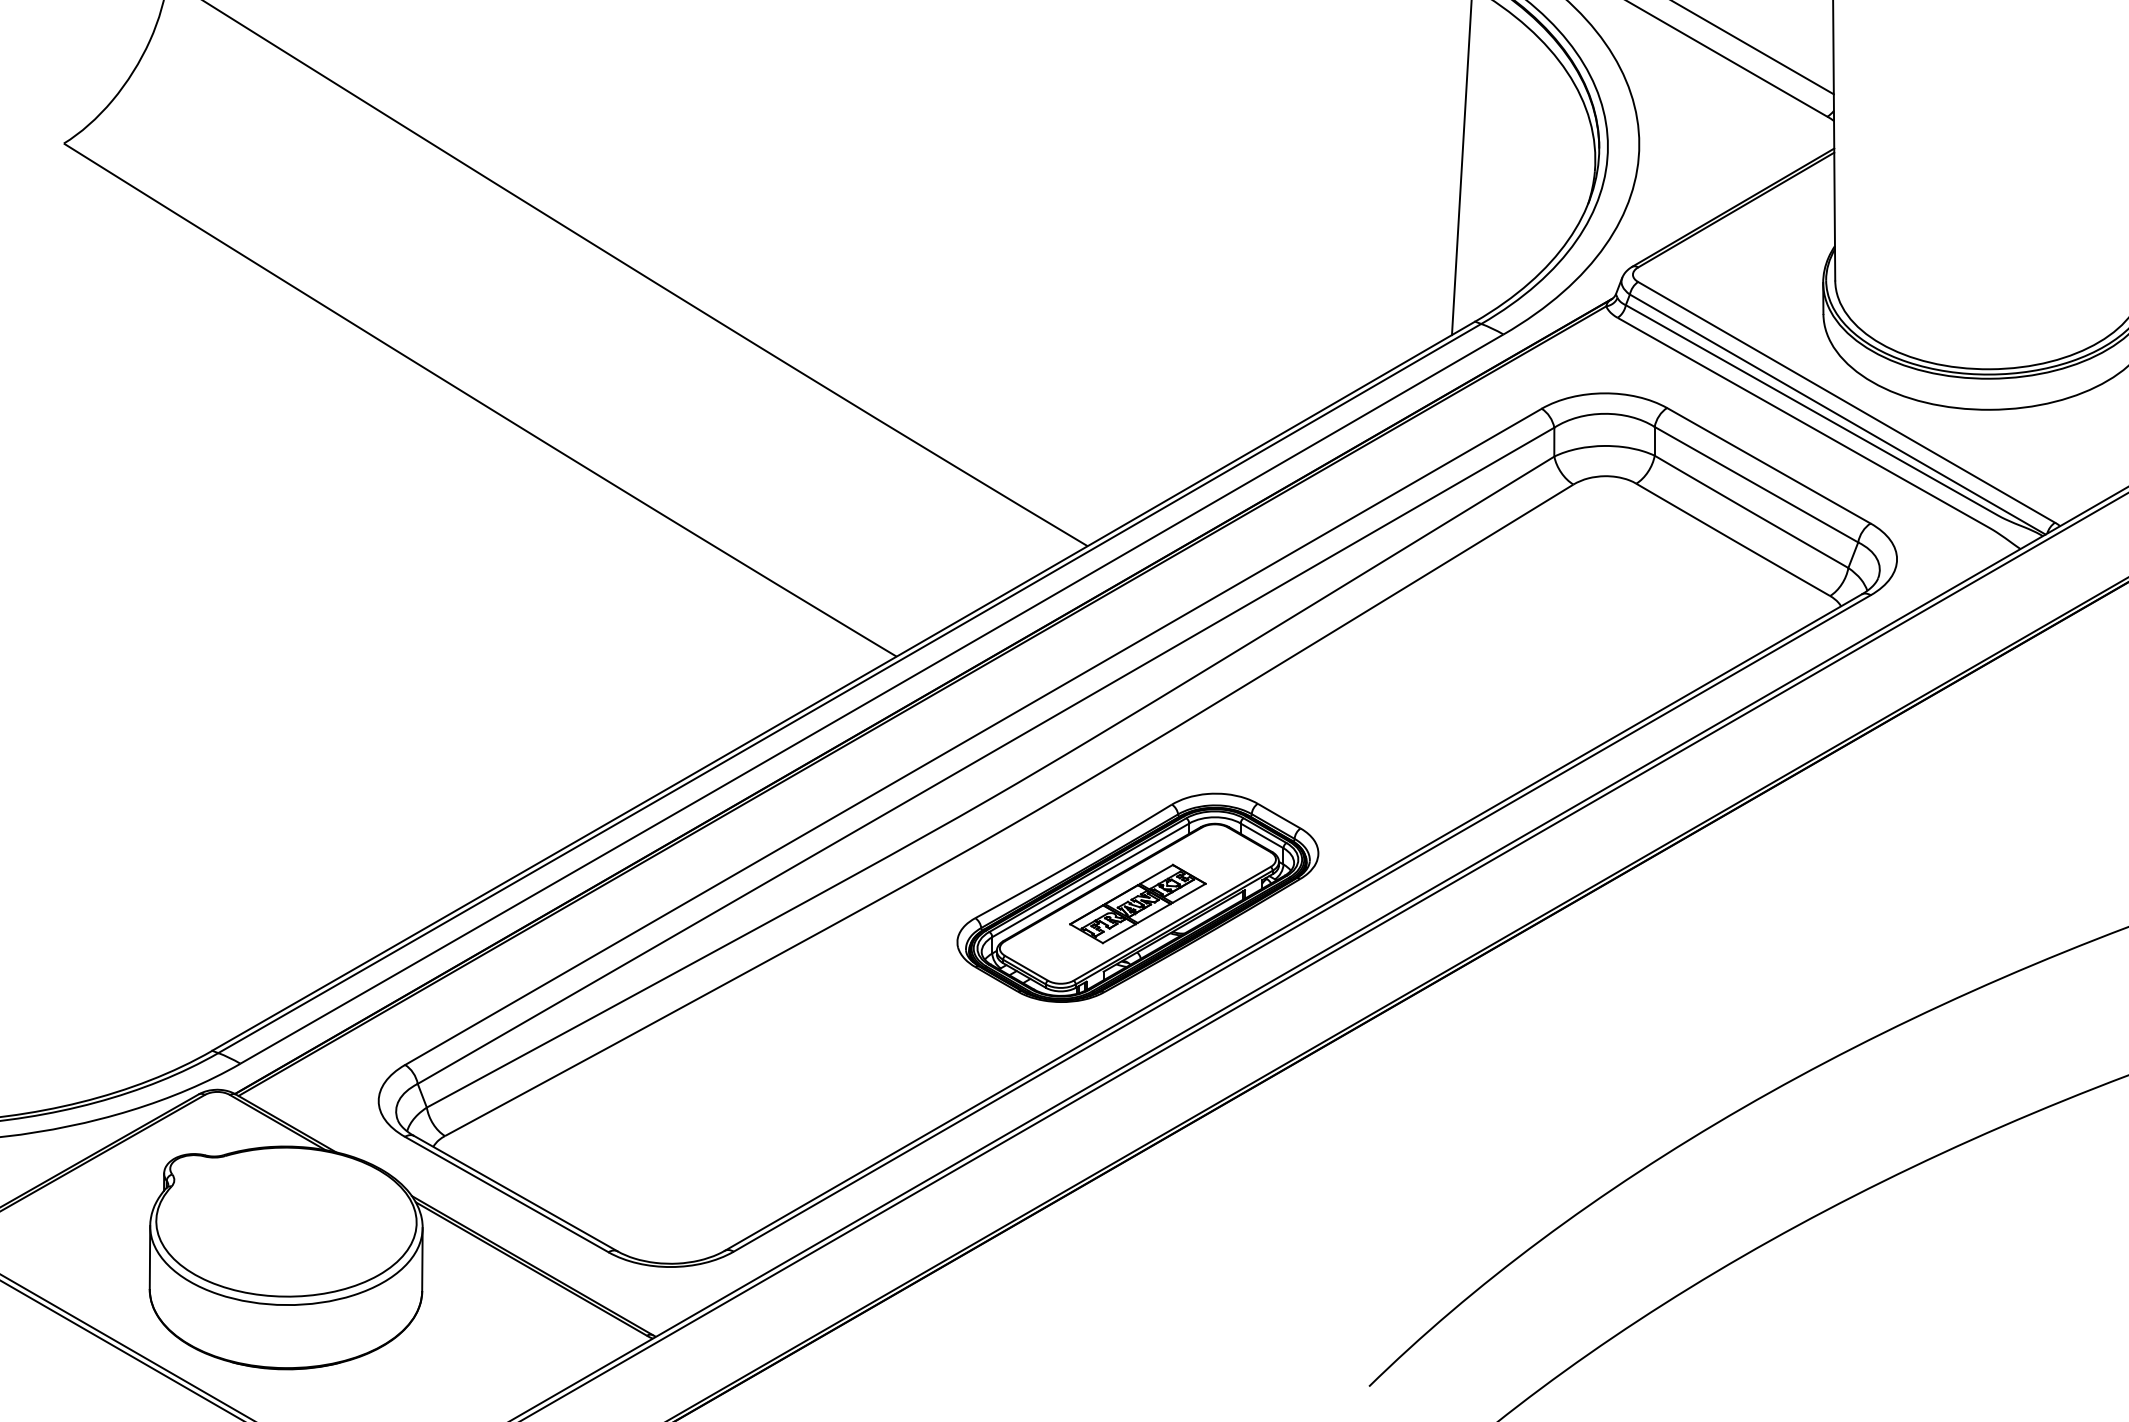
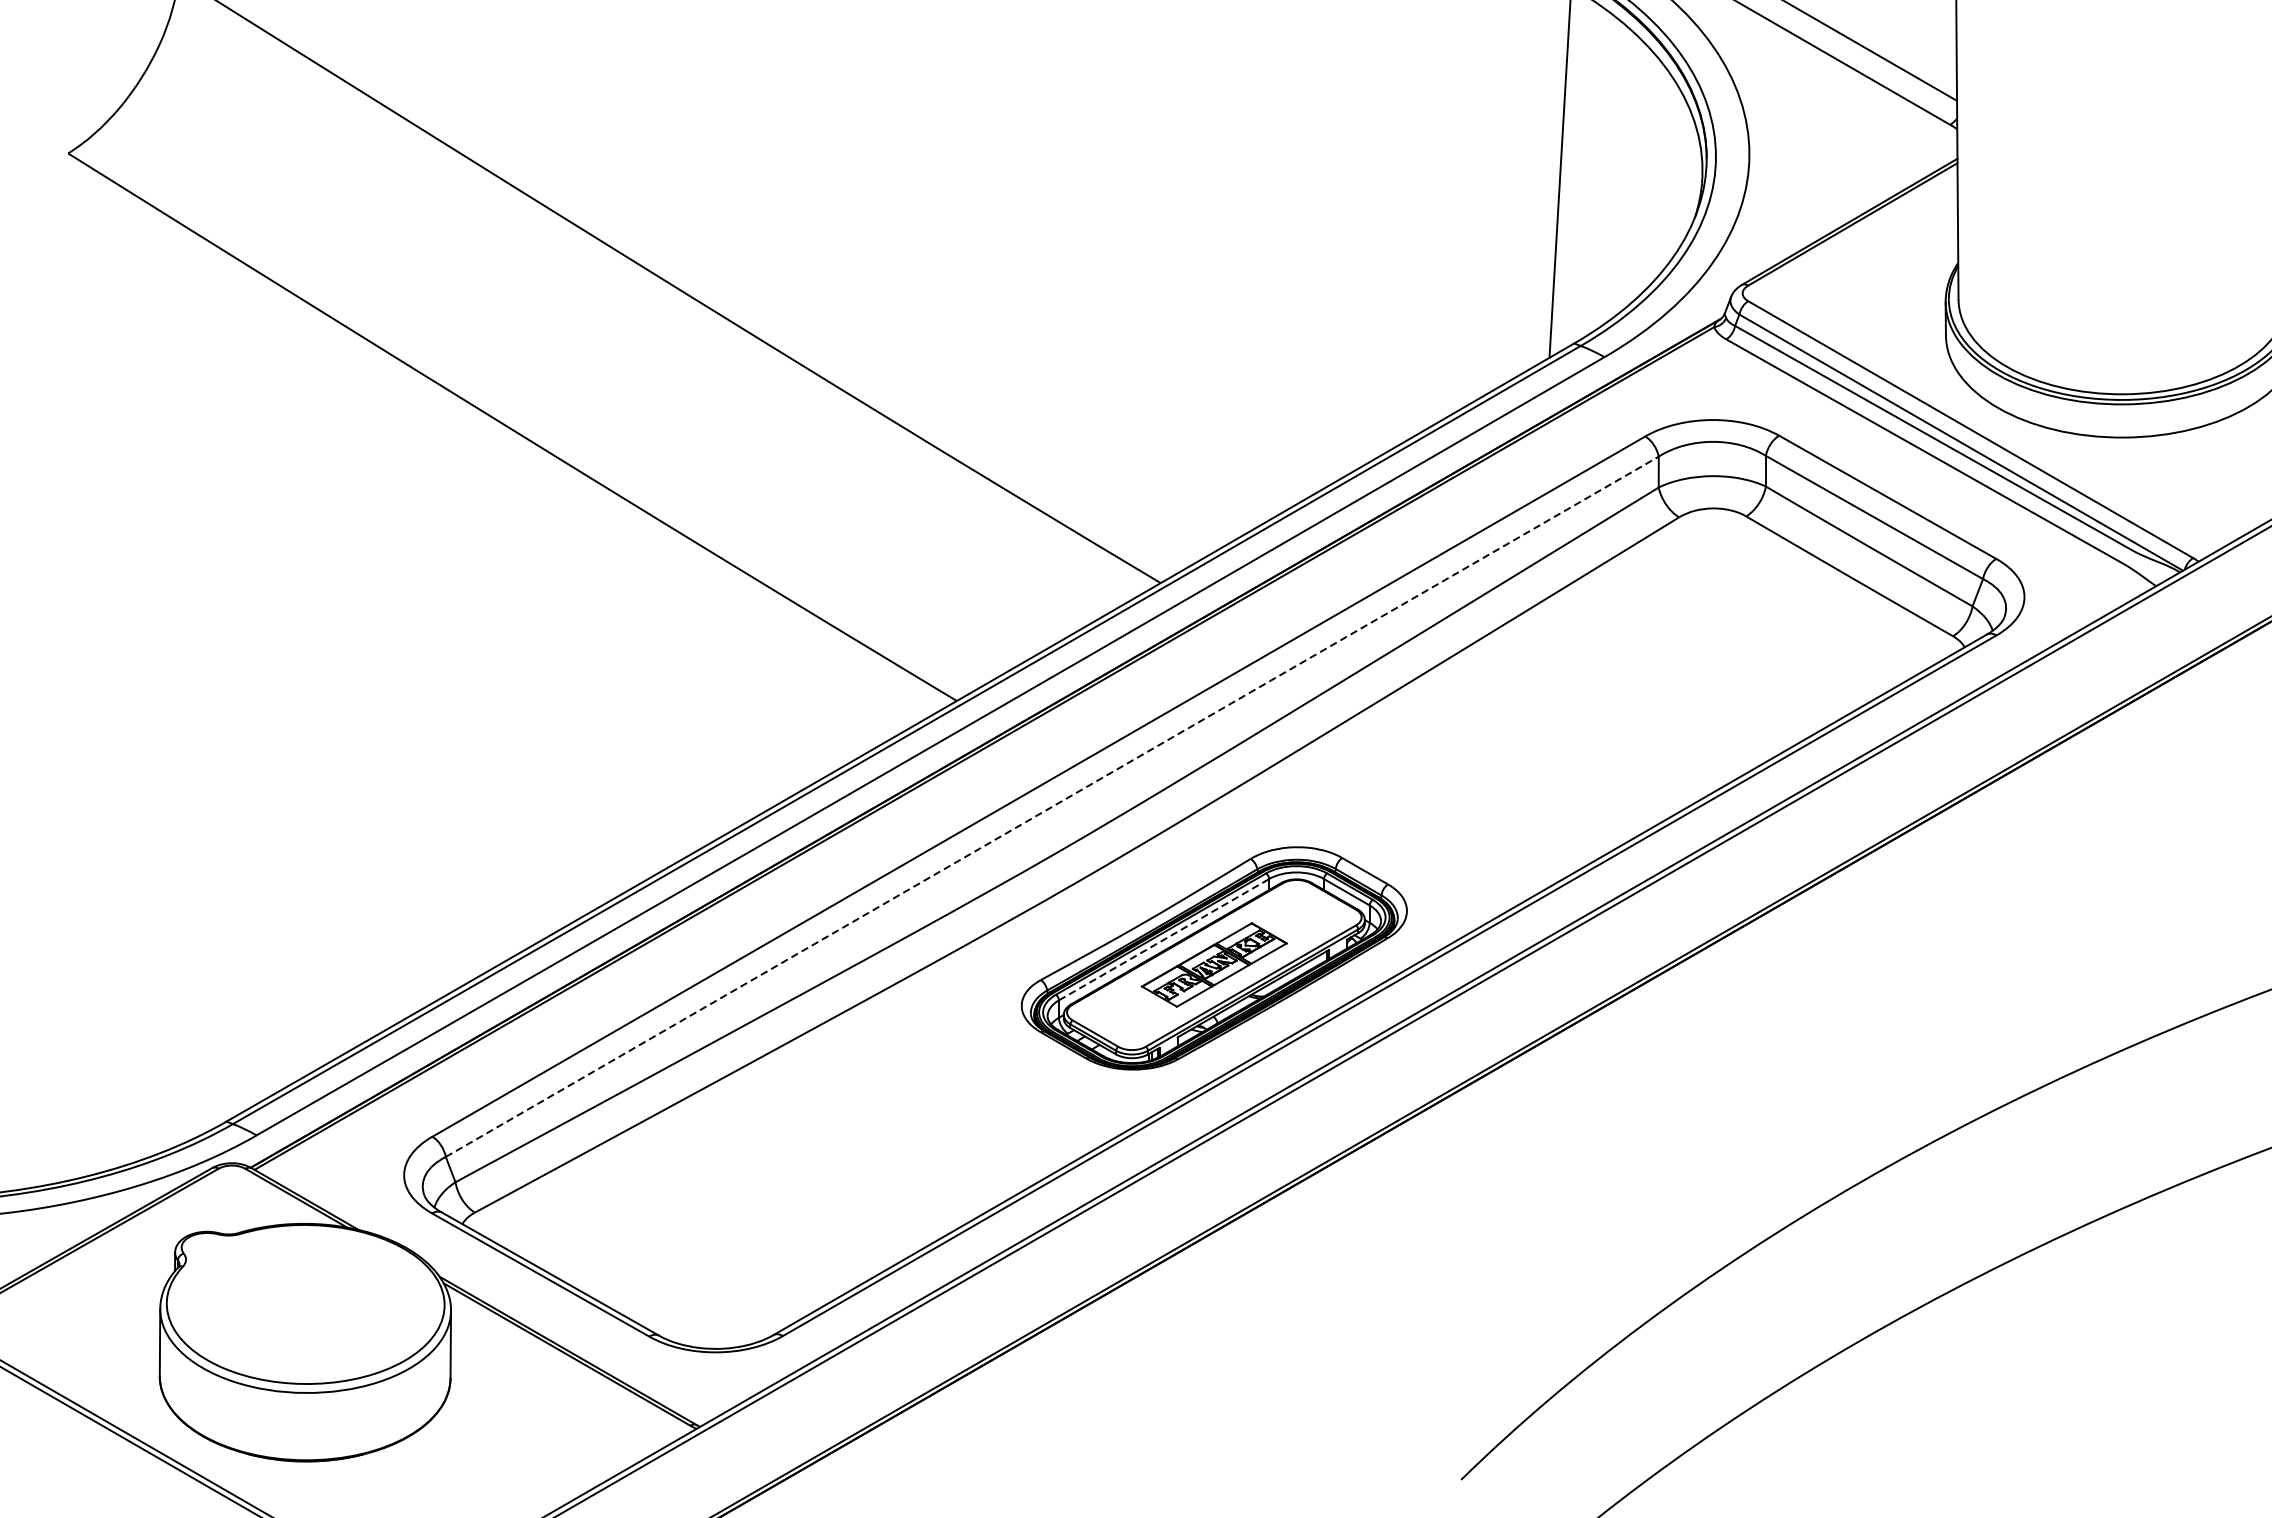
line: (986, 755) -> (1052, 806), solid -> dashed
line: (1090, 880) -> (1163, 939), solid -> dashed

